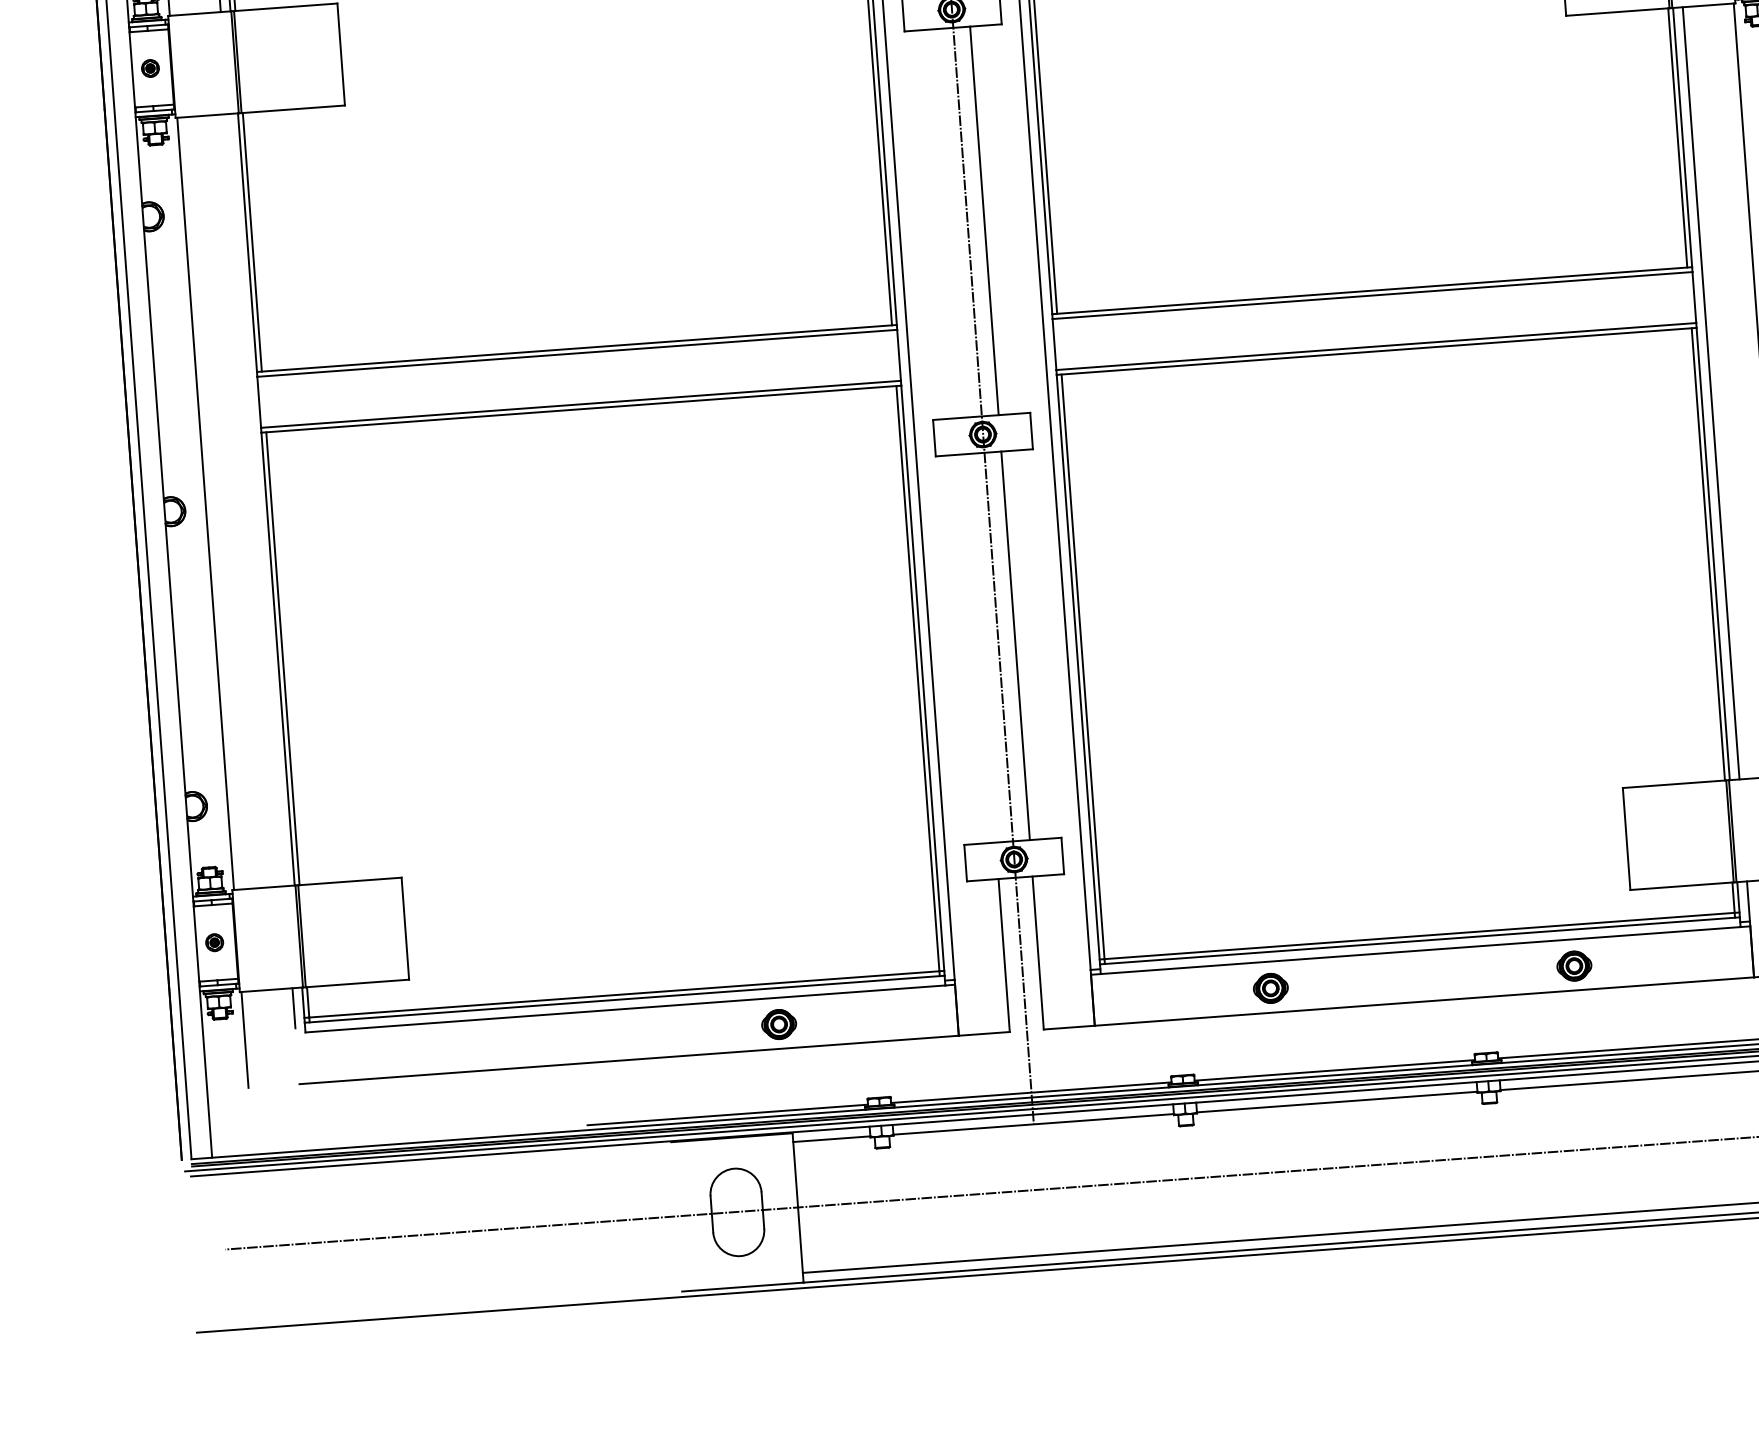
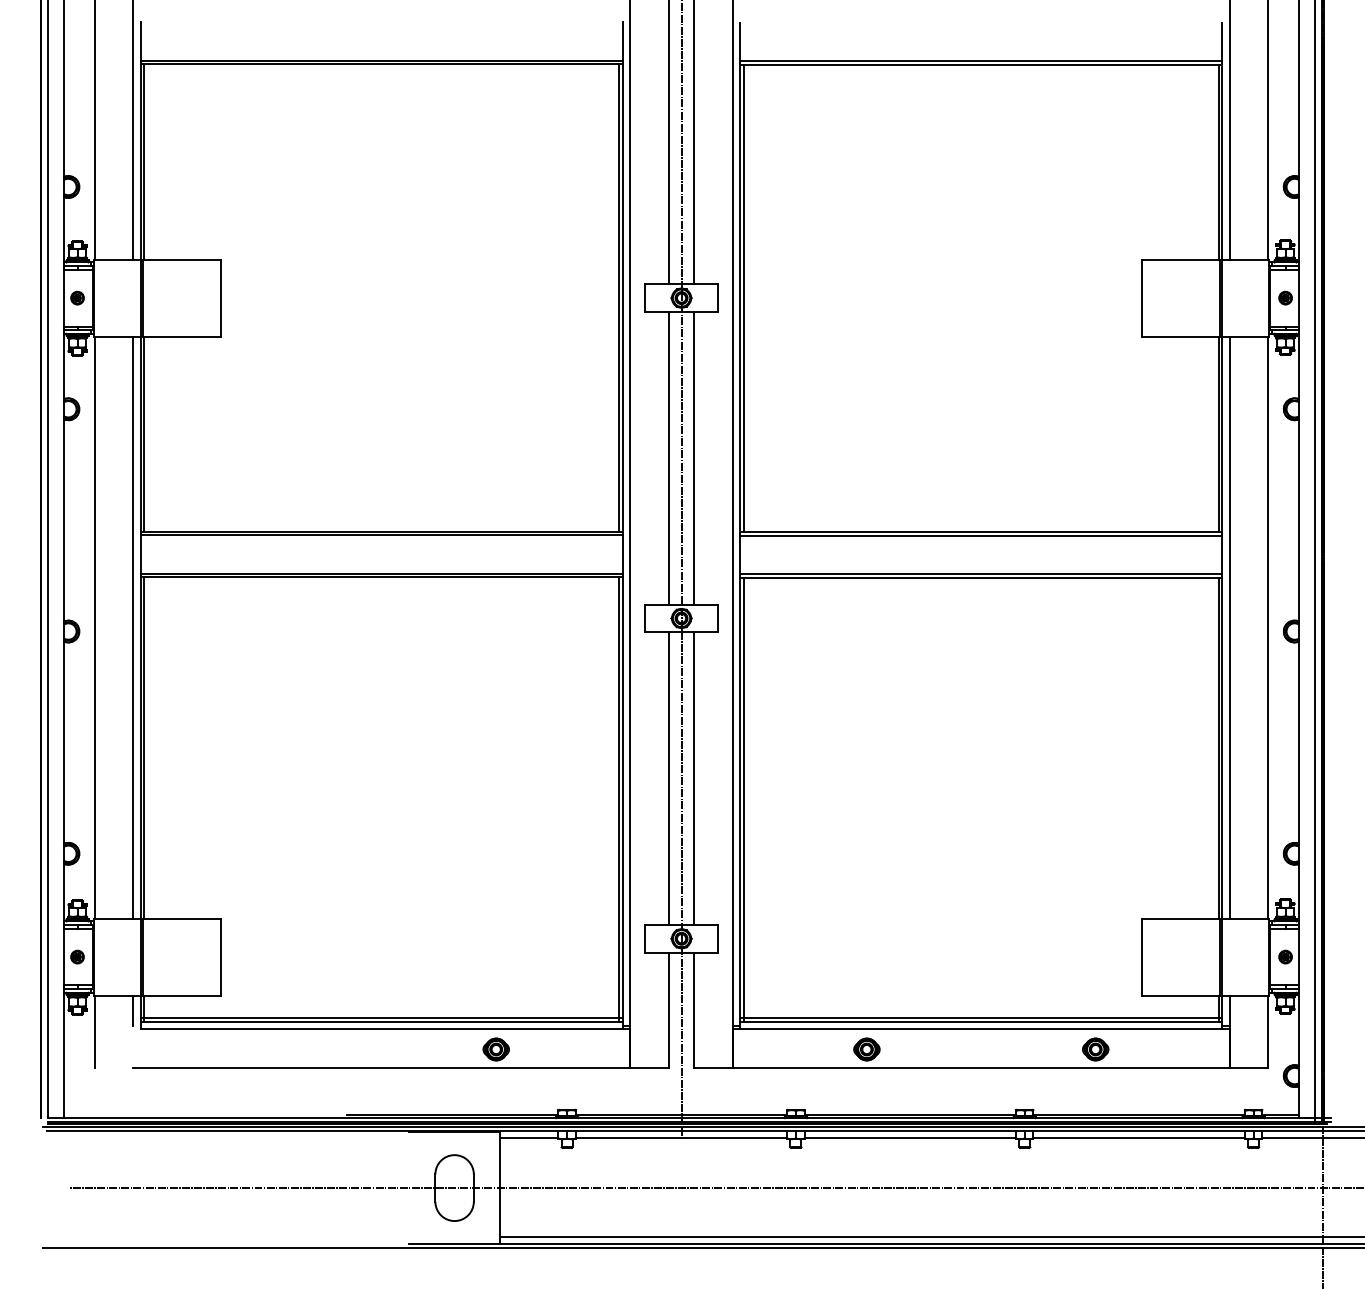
line: (949, 222) -> (668, 457), added
line: (256, 499) -> (133, 627), added
line: (981, 648) -> (668, 778), added

